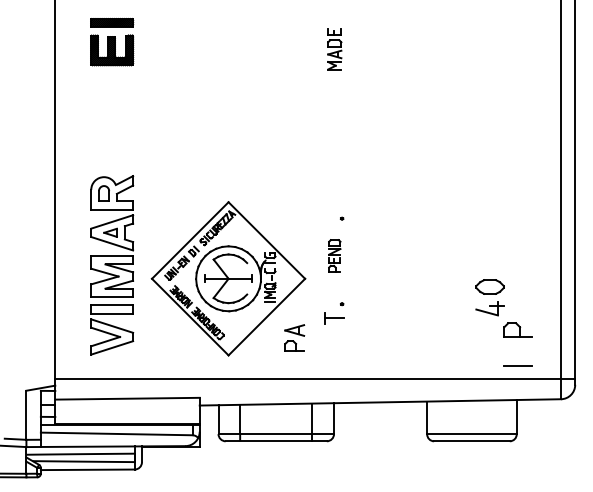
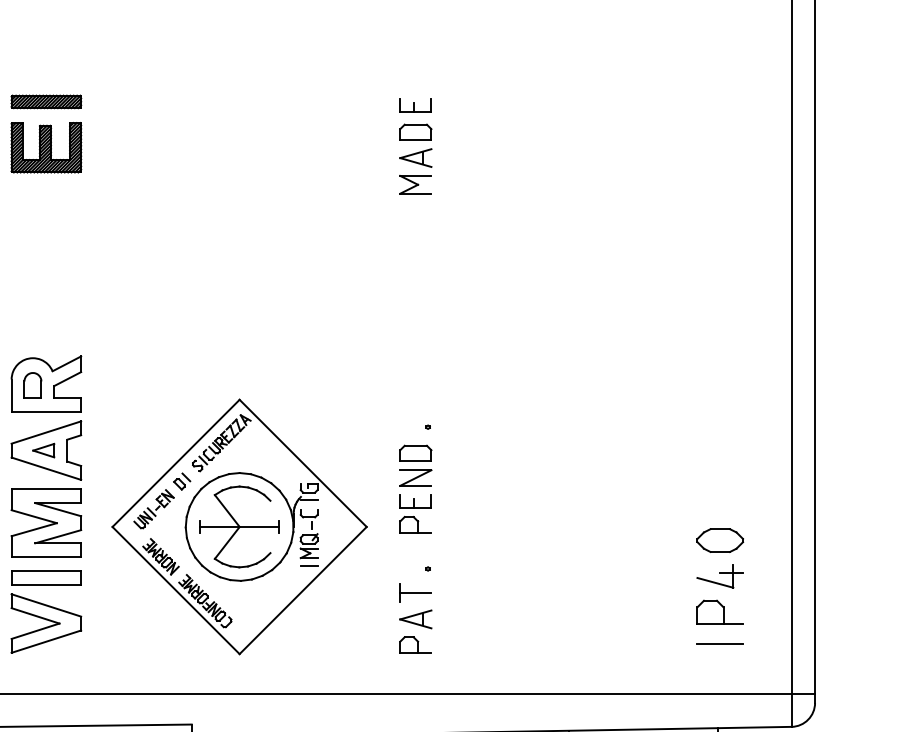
part: (334, 49) -> (415, 146), size x1.43
part: (334, 255) -> (415, 488), size x1.67
part: (489, 297) -> (719, 557), moved
part: (294, 337) -> (415, 631), moved
line: (517, 365) -> (719, 642), moved

